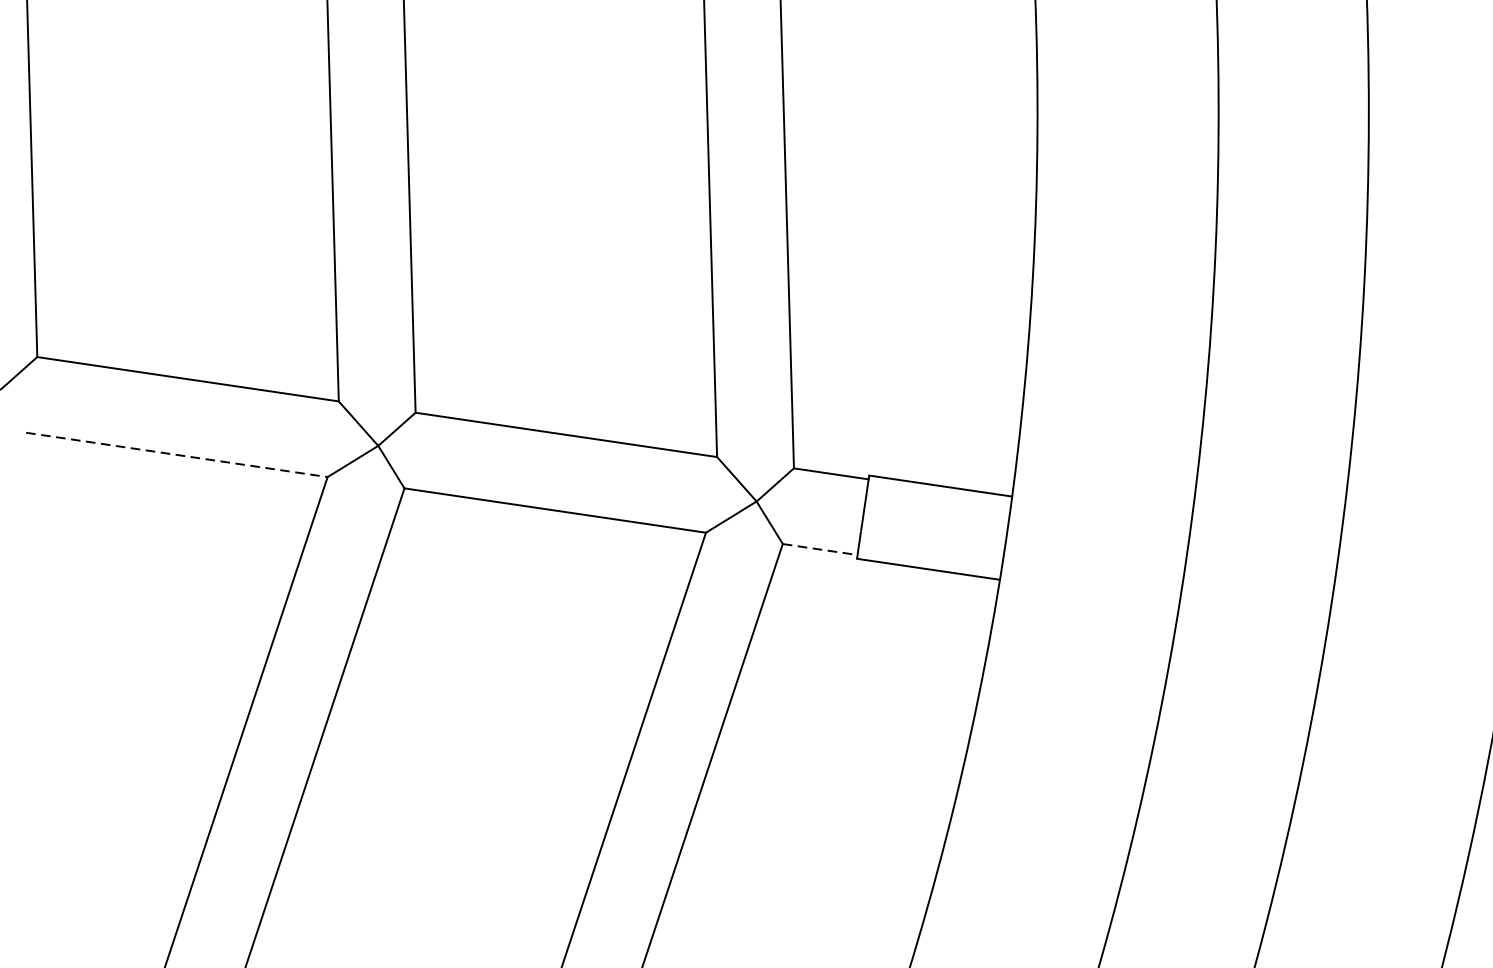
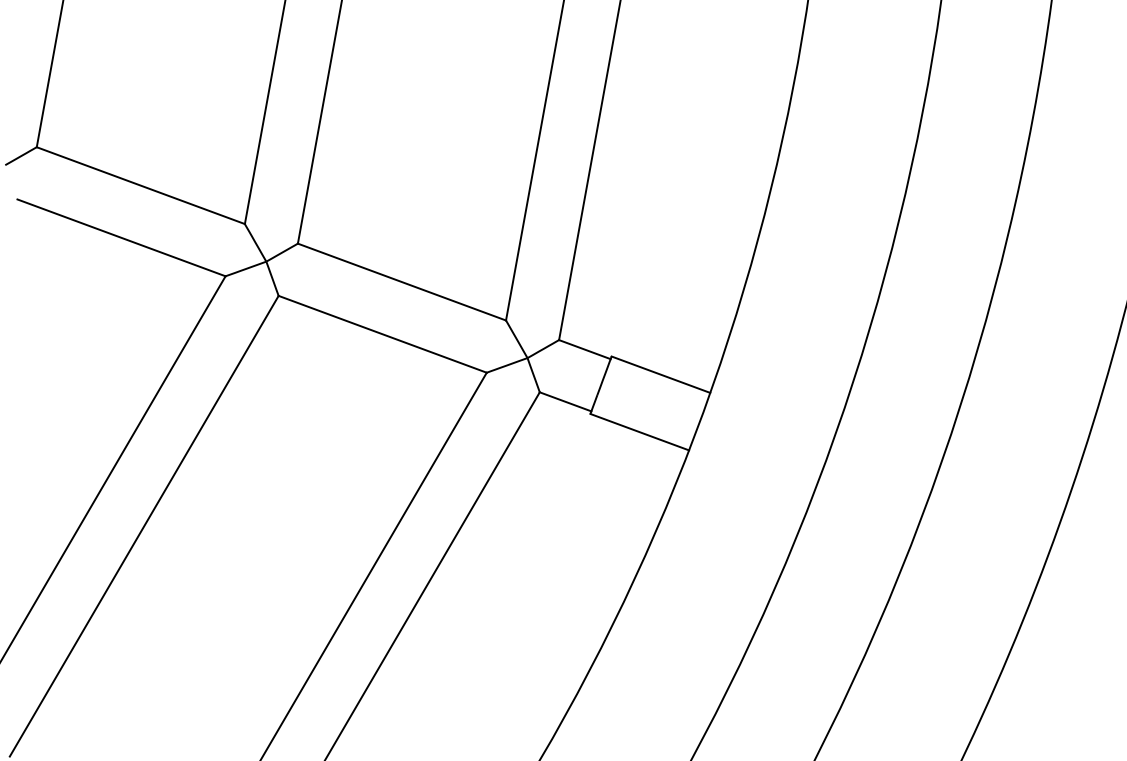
line: (176, 454) -> (121, 237), dashed -> solid
line: (819, 549) -> (565, 401), dashed -> solid

